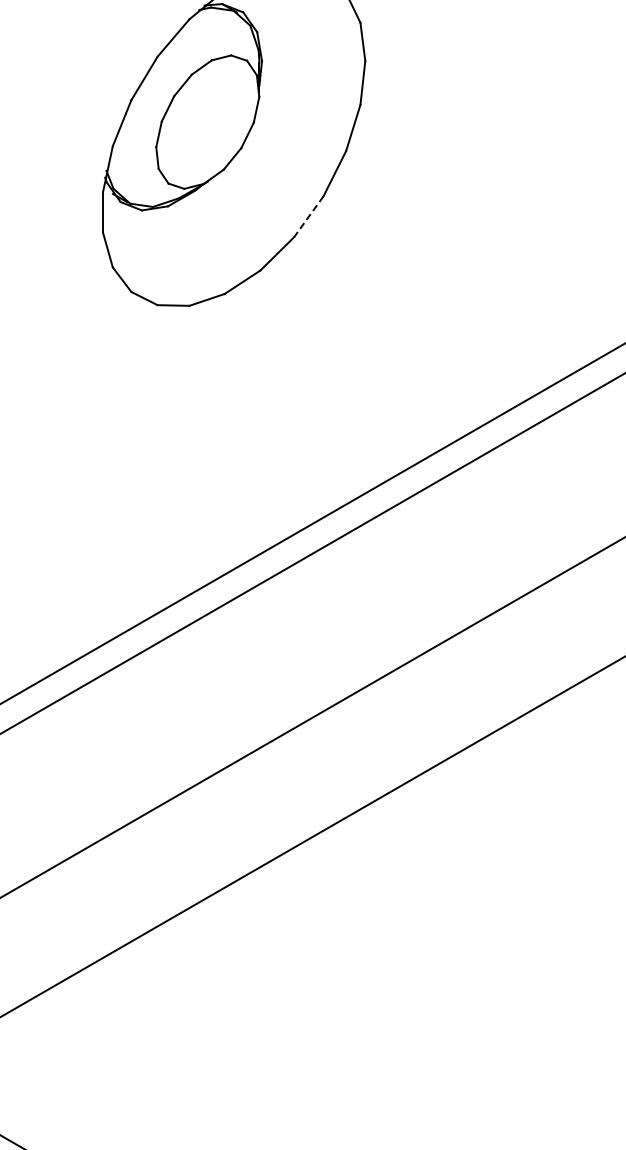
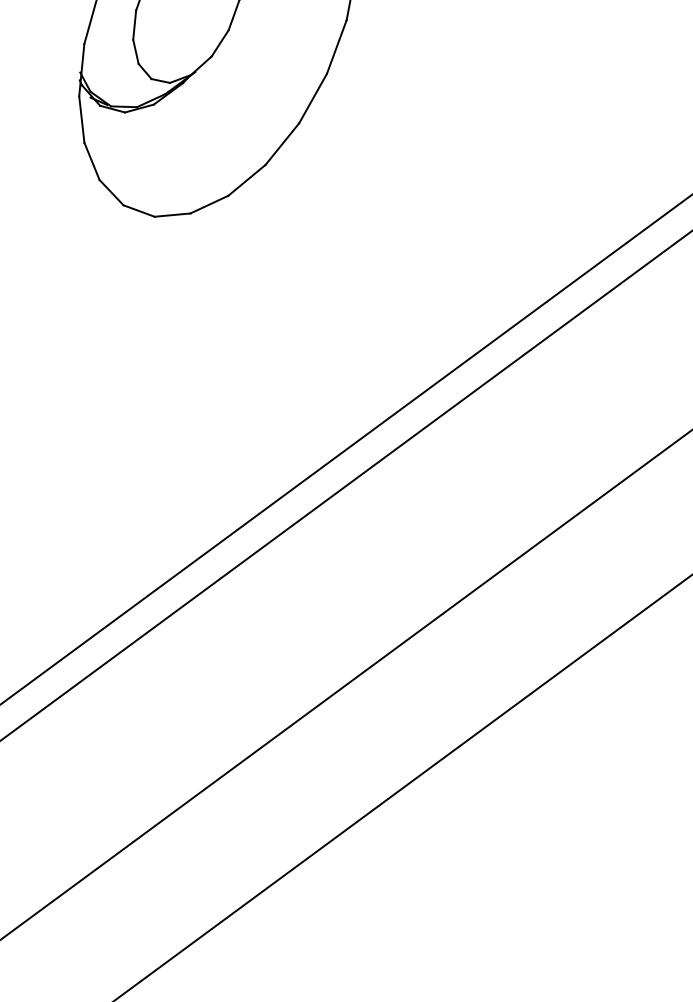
line: (308, 217) -> (312, 99), dashed -> solid

